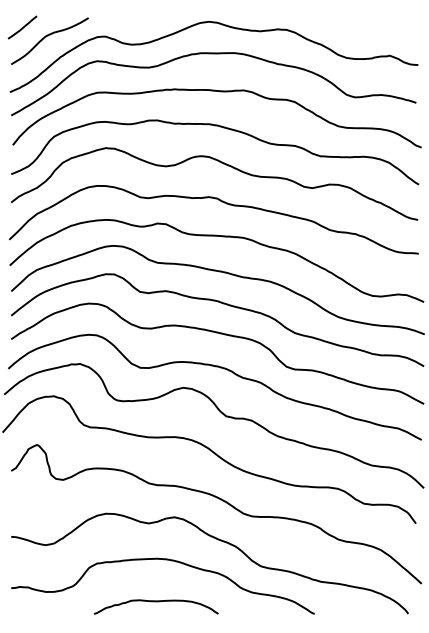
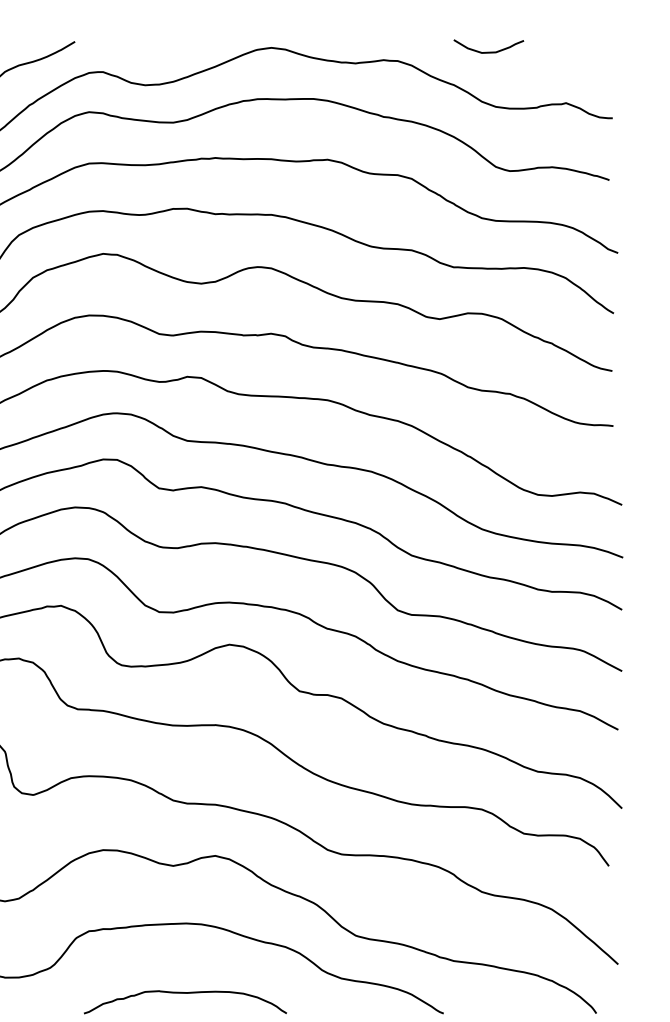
curve: (341, 23) -> (487, 50), added

